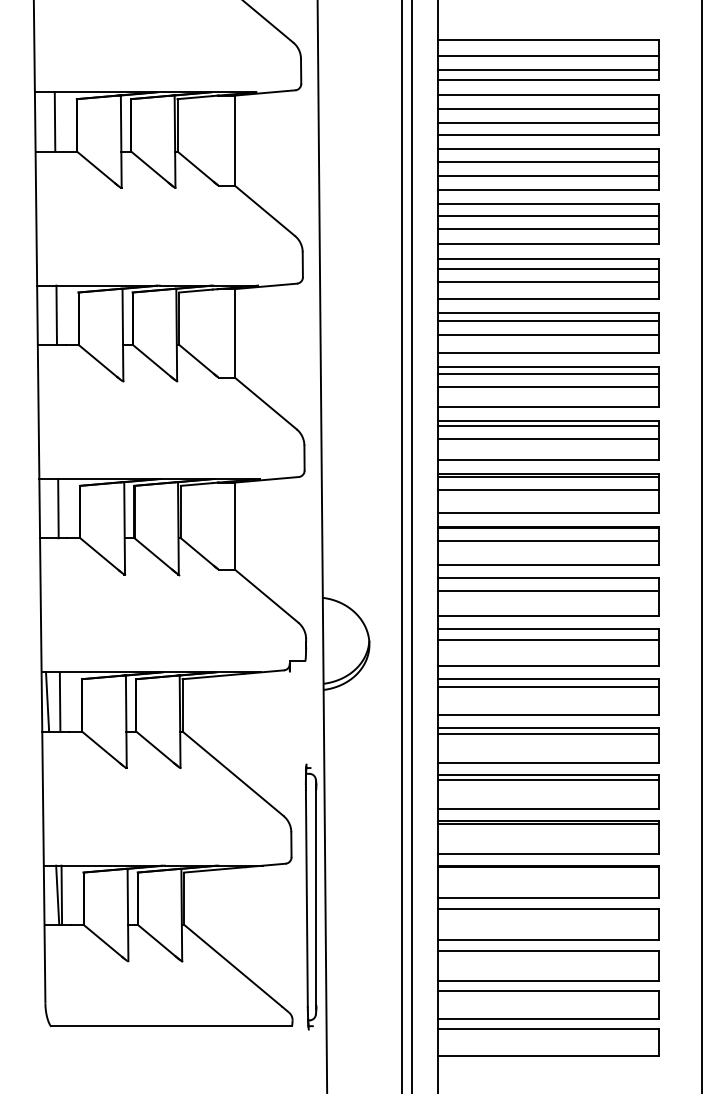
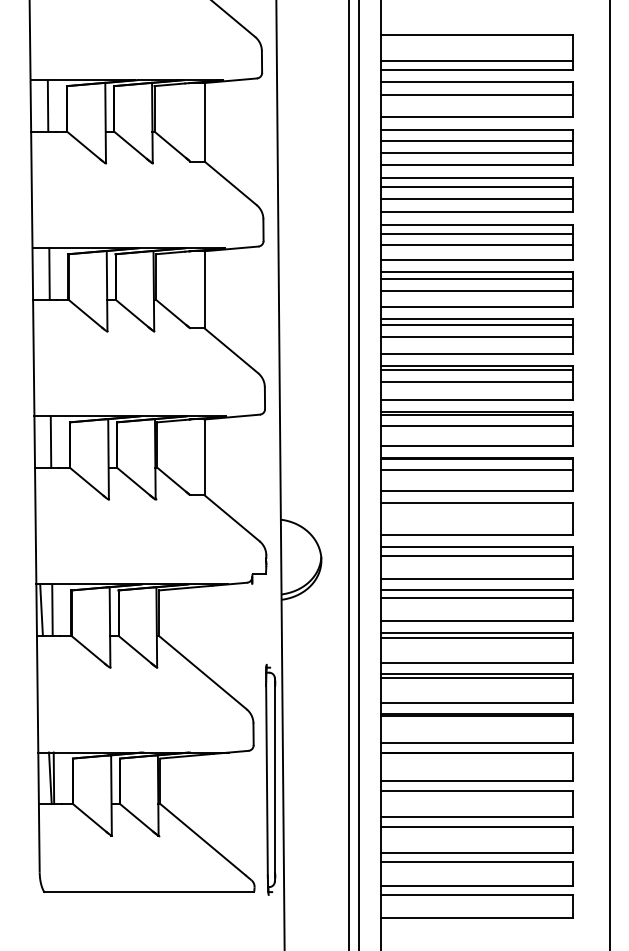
line: (547, 55) -> (476, 48), removed
line: (547, 122) -> (476, 106), removed
line: (547, 590) -> (476, 513), removed

